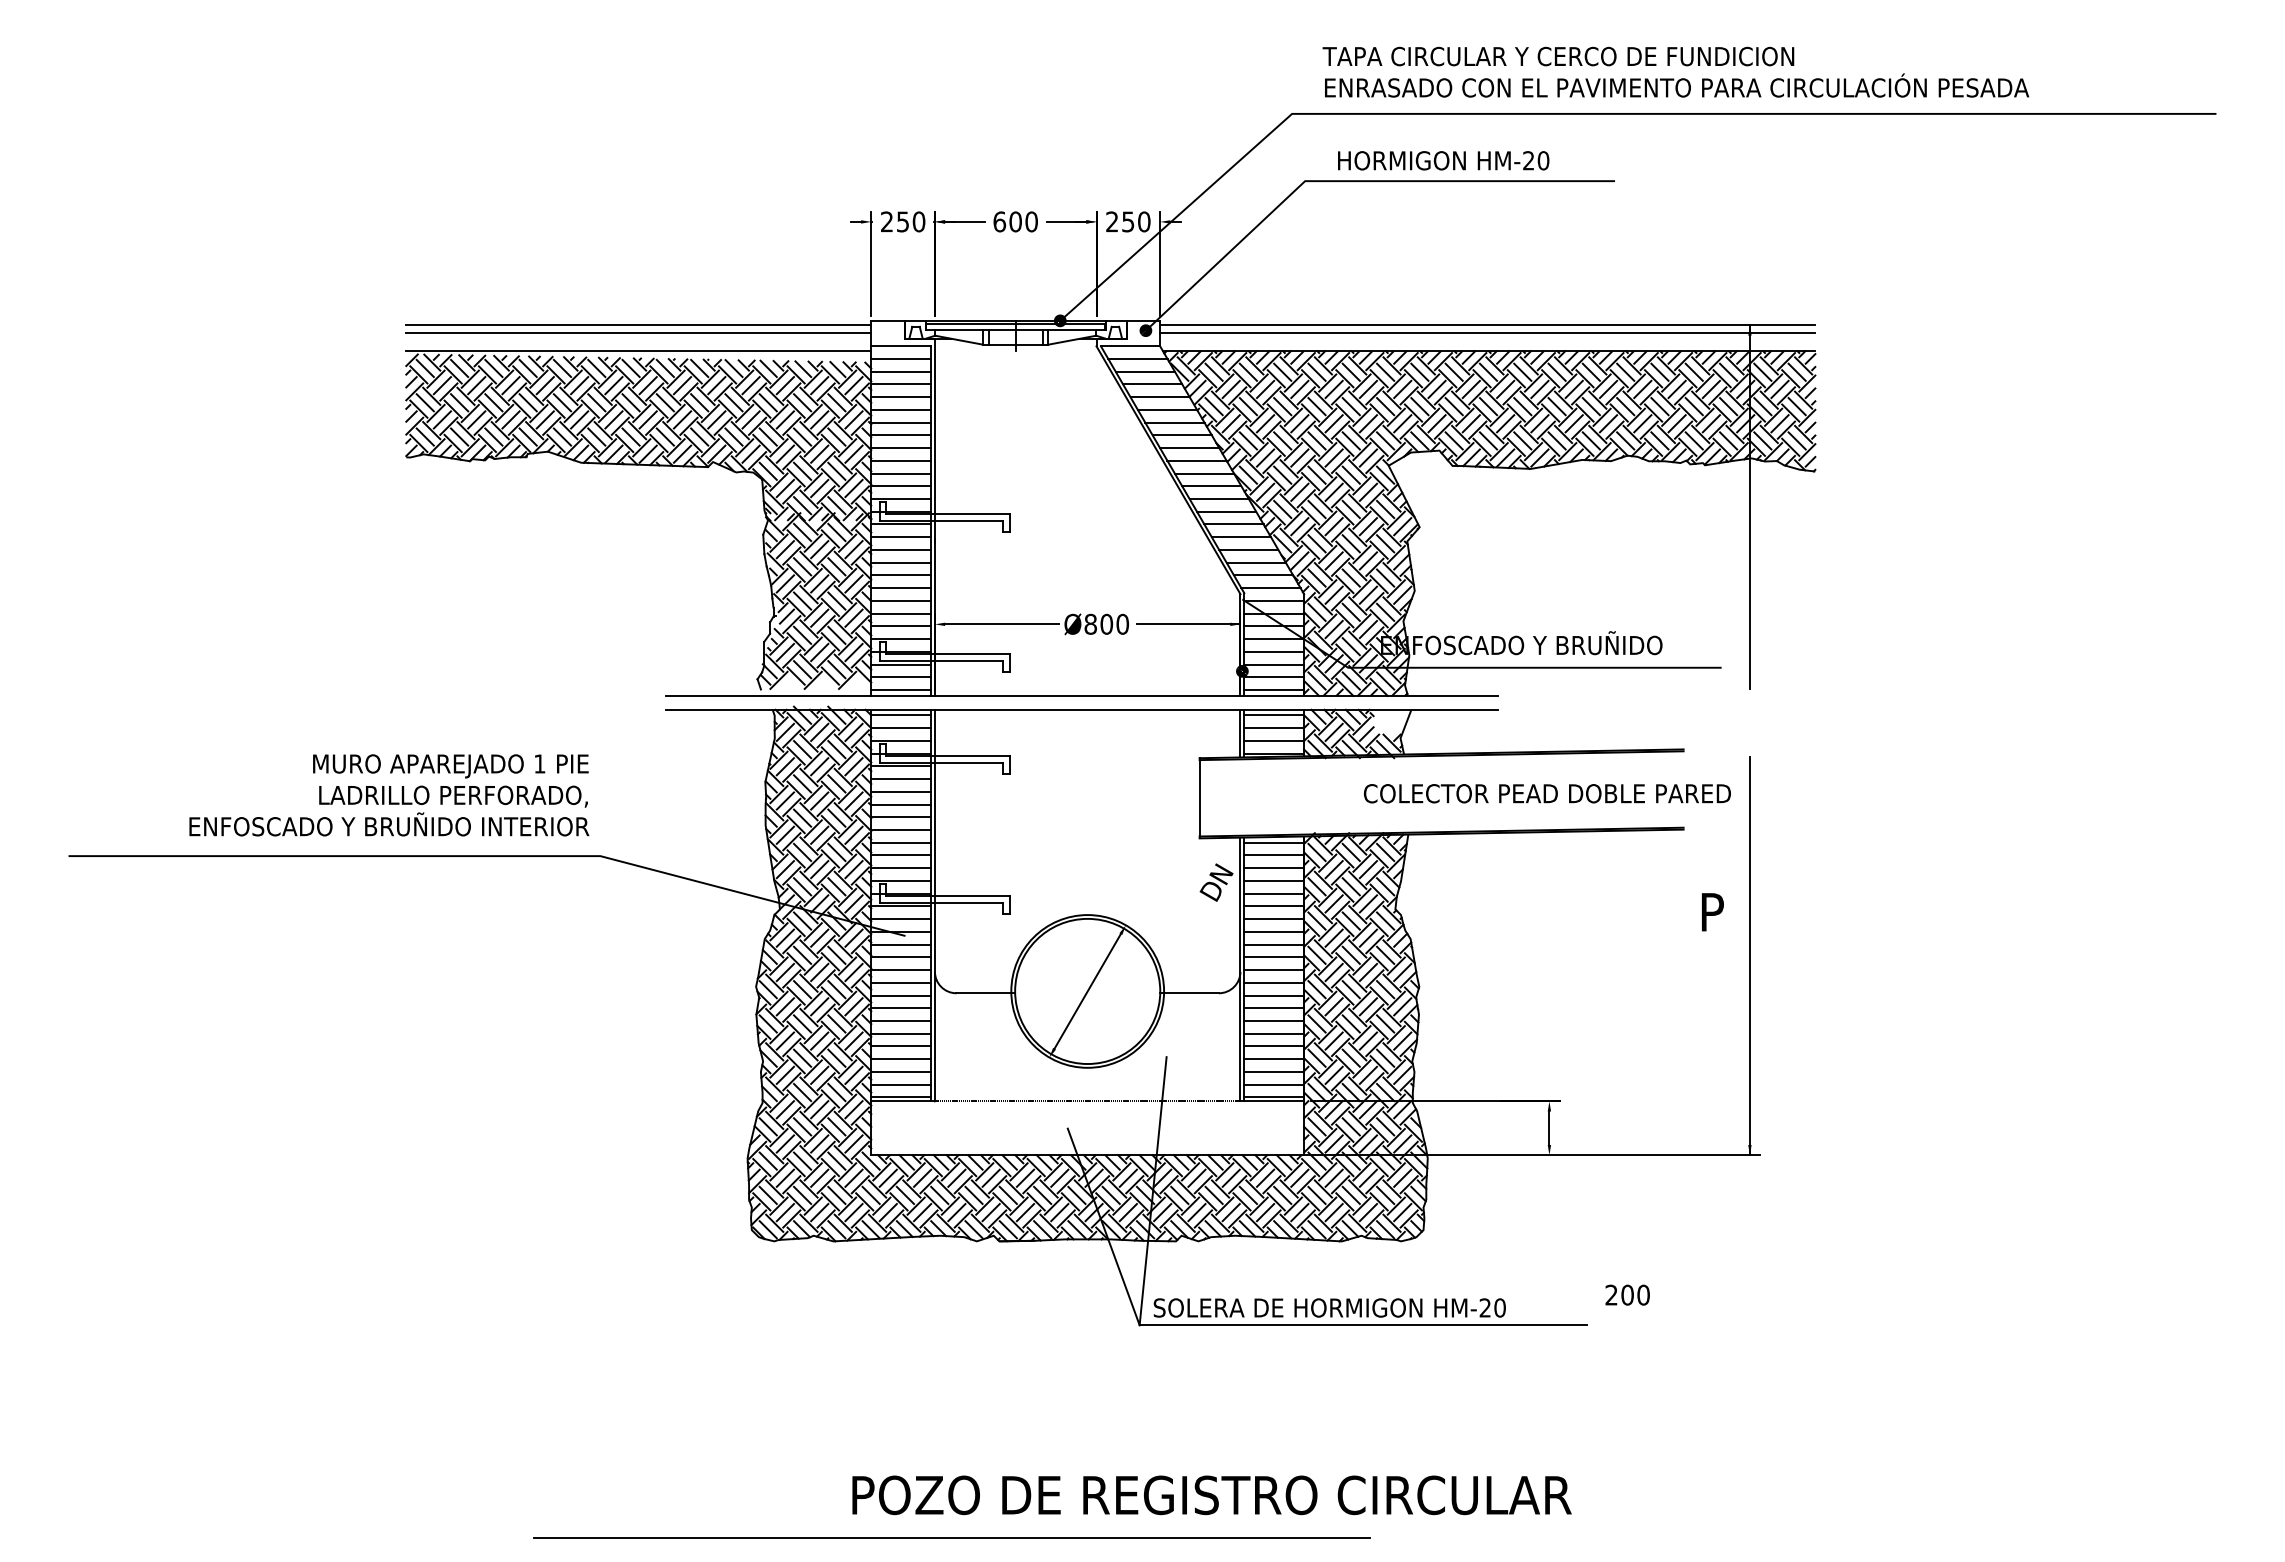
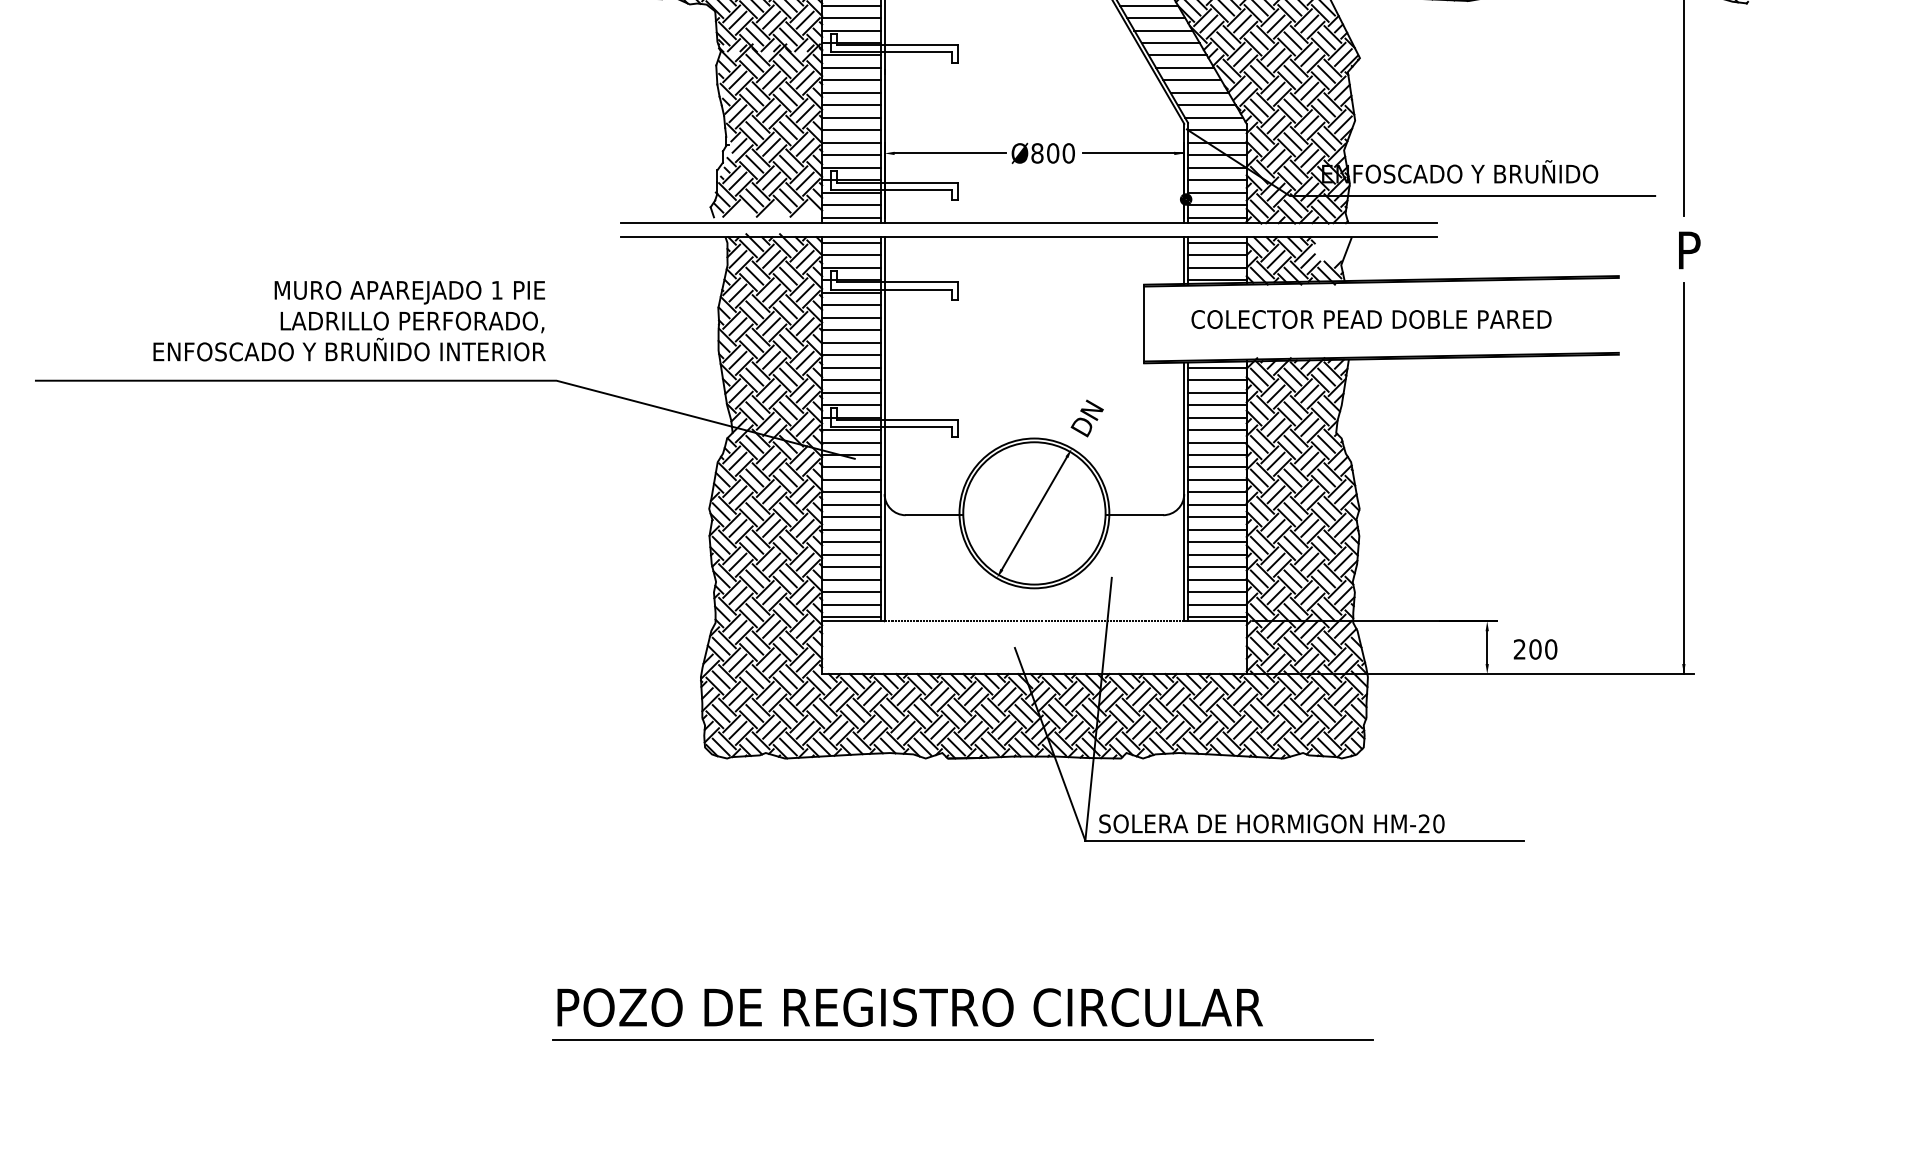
text: (1546, 793) -> (1370, 319), moved
text: (1216, 882) -> (1087, 418), moved
text: (1712, 912) -> (1689, 250), moved
text: (1627, 1294) -> (1535, 648), moved
text: (1211, 1495) -> (909, 1007), moved
line: (951, 1537) -> (962, 1040), moved

